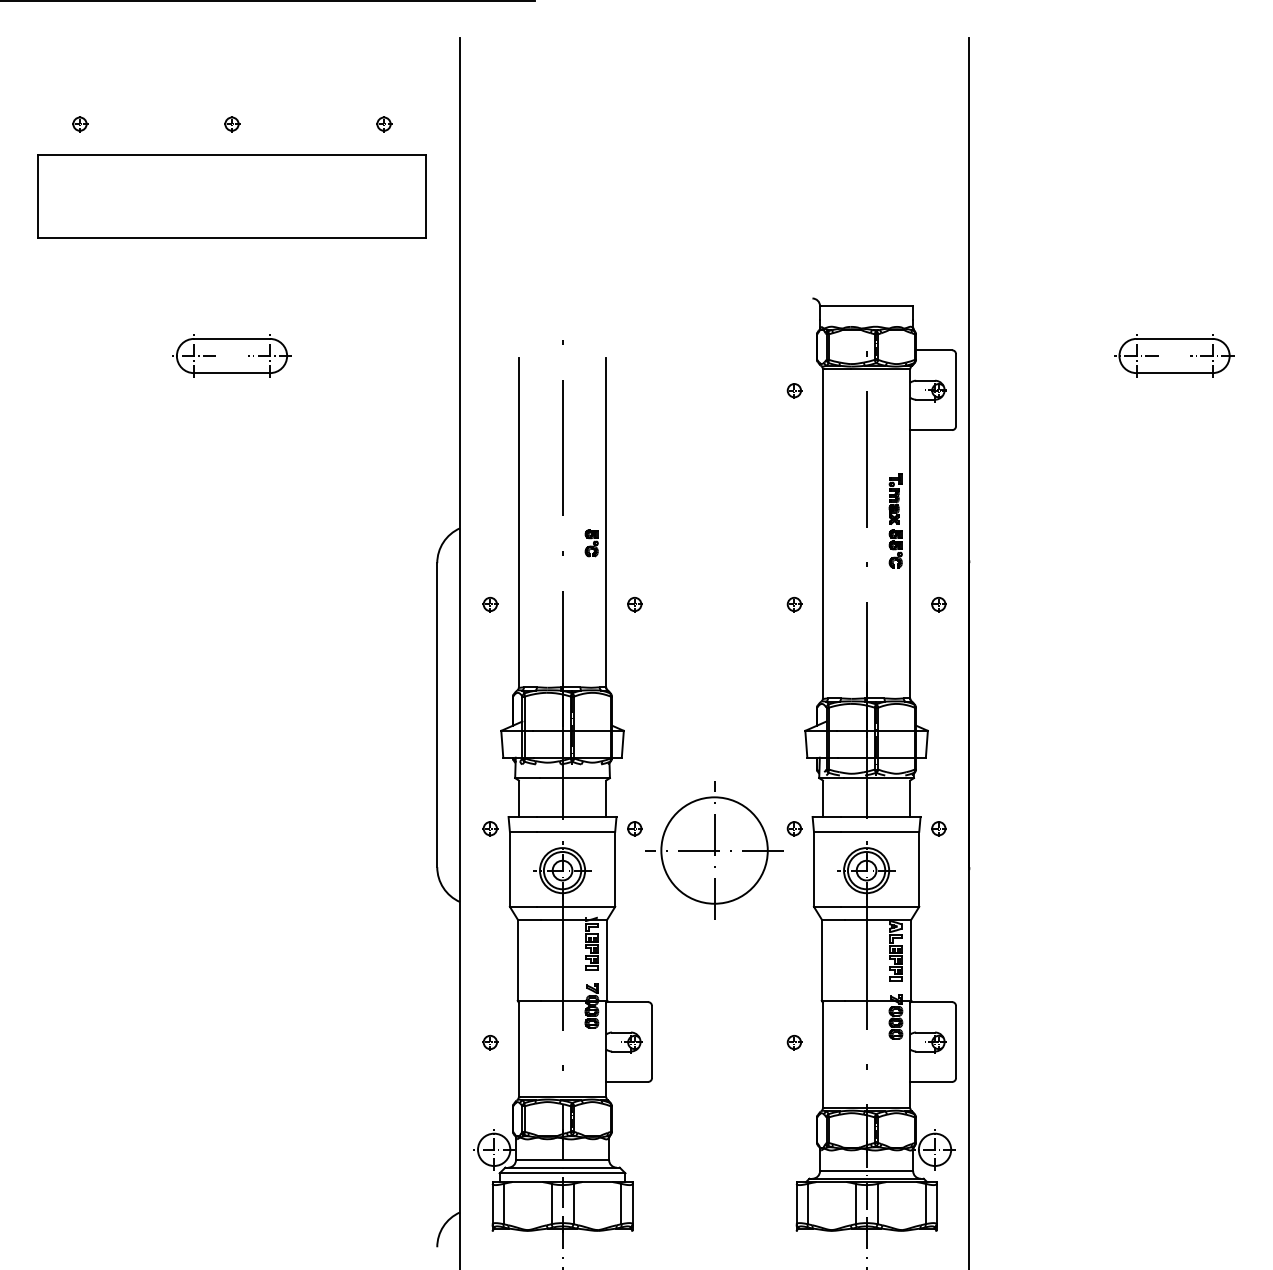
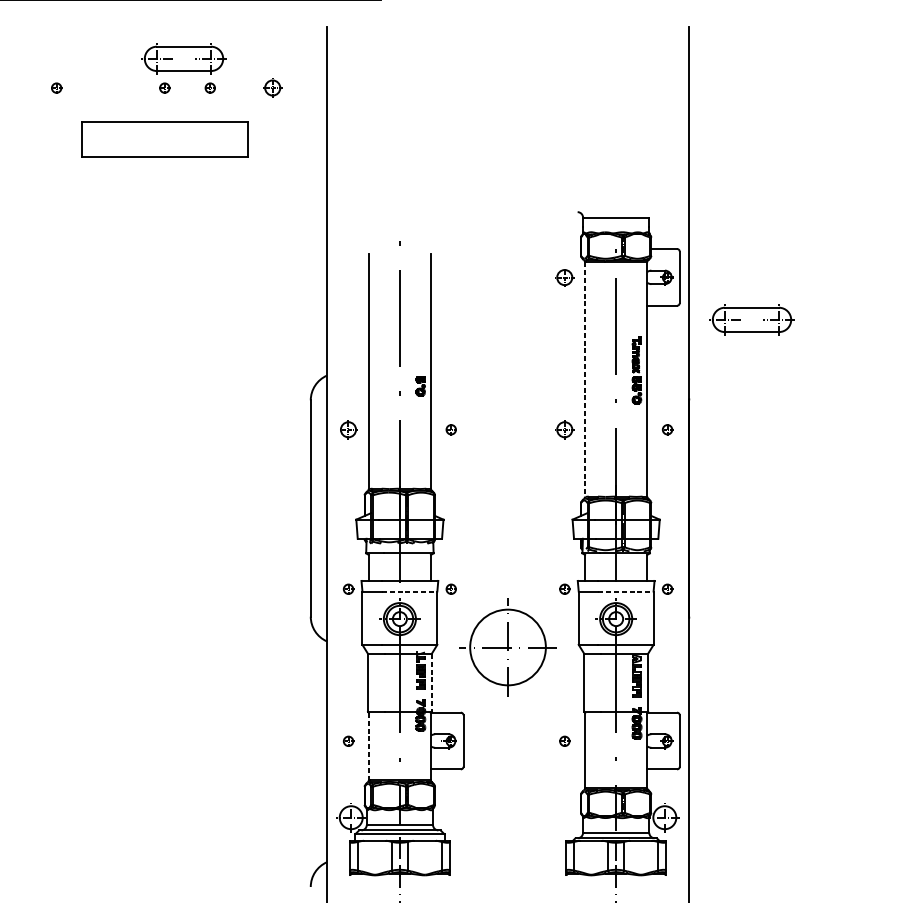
part: (296, 124) -> (210, 88), added
part: (384, 124) -> (273, 88), size x1.6
part: (231, 196) -> (164, 139), size x0.6
part: (231, 355) -> (183, 58), moved
part: (1174, 355) -> (751, 319), moved
part: (794, 390) -> (564, 277), size x1.6
line: (822, 533) -> (584, 379), solid -> dashed
part: (490, 604) -> (348, 429), size x1.6
part: (794, 604) -> (564, 429), size x1.6
line: (576, 831) -> (409, 591), solid -> dashed
line: (880, 831) -> (626, 591), solid -> dashed
part: (714, 850) -> (507, 647), moved
line: (607, 960) -> (431, 683), solid -> dashed
line: (518, 1050) -> (368, 747), solid -> dashed

